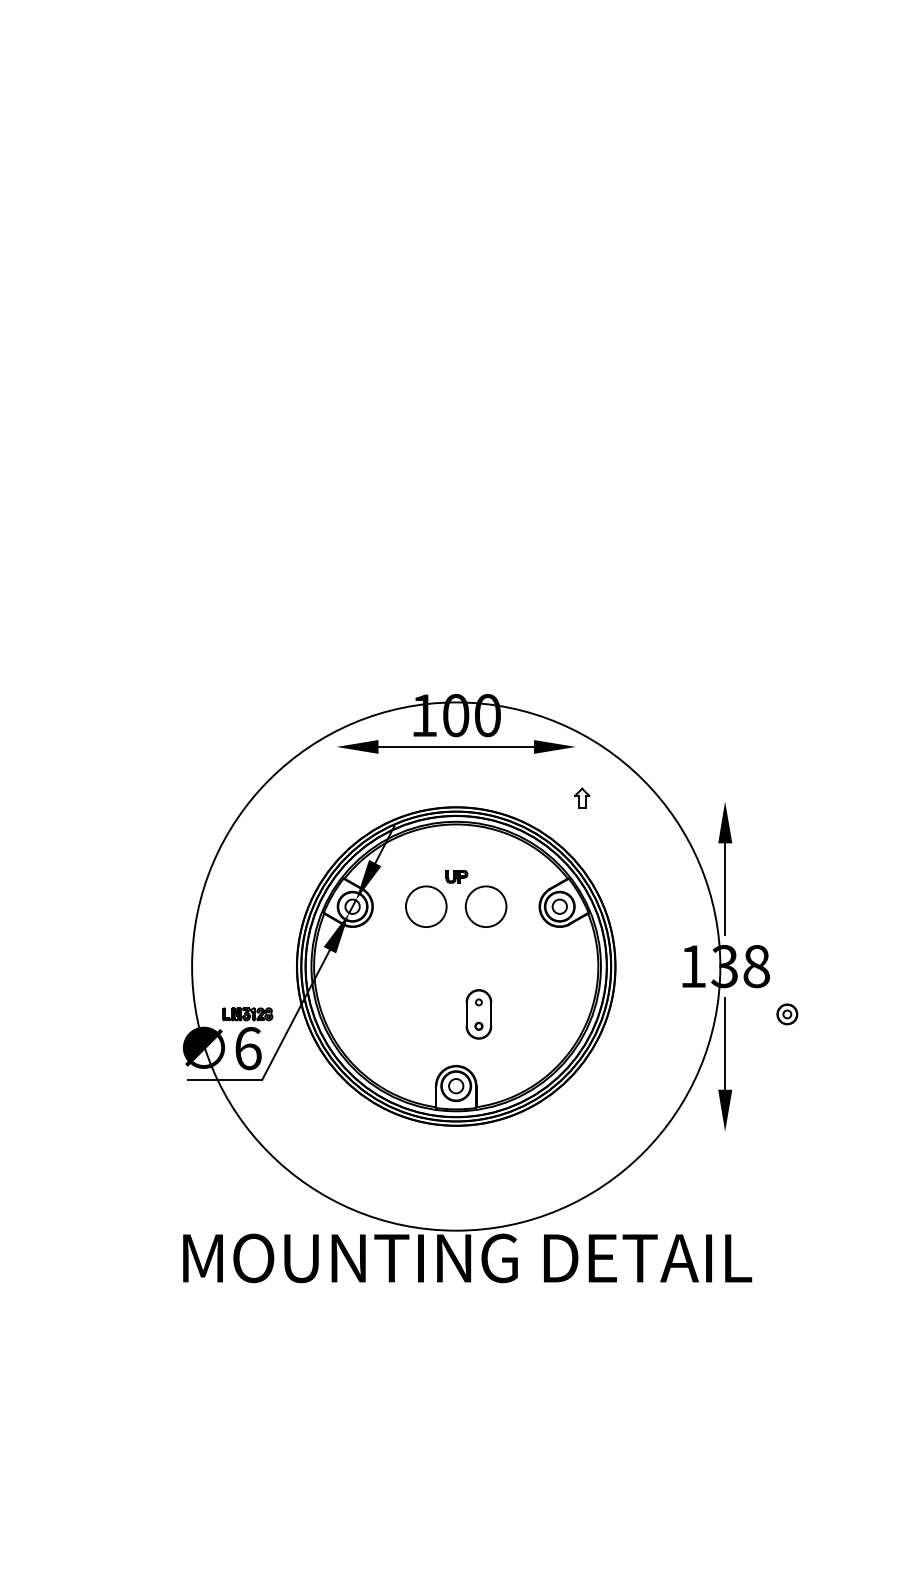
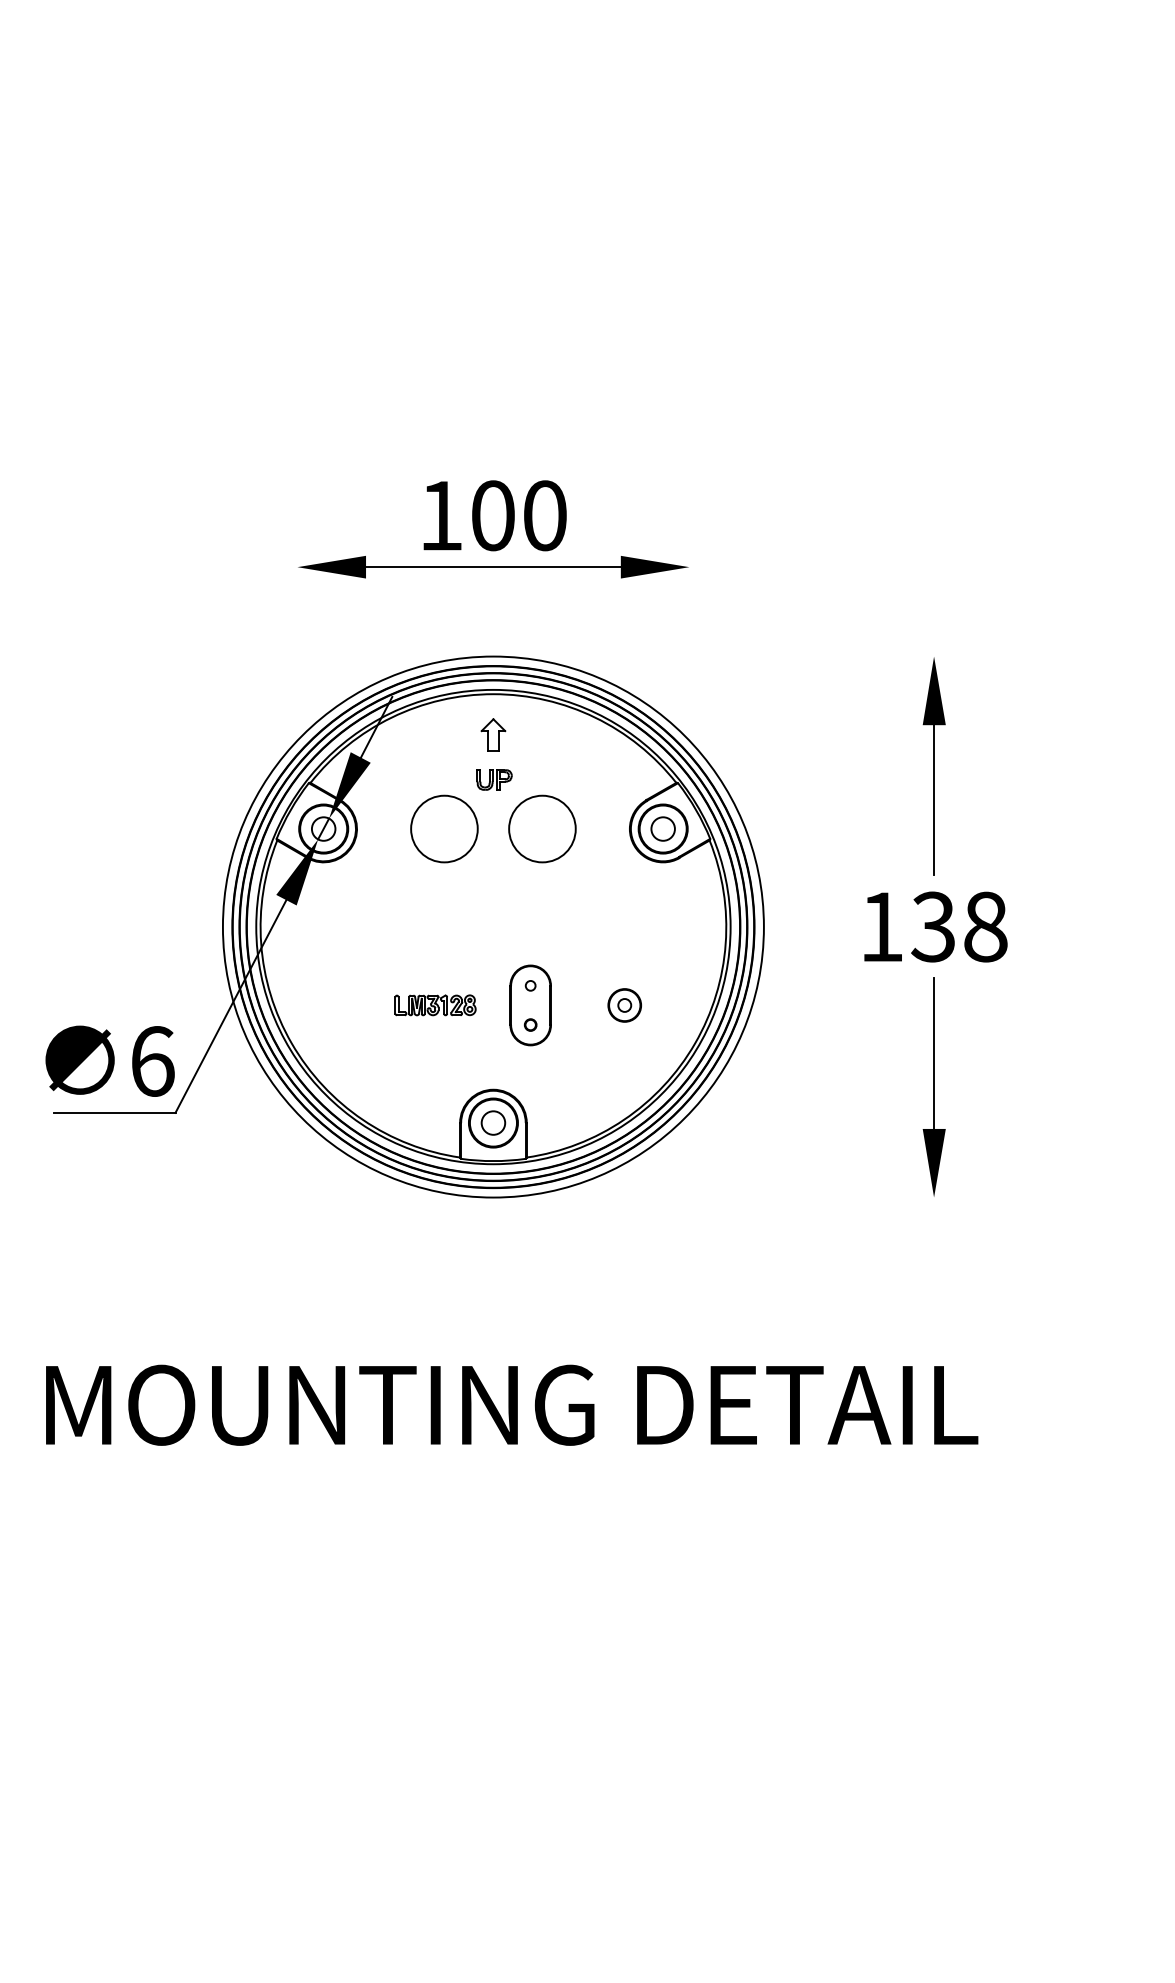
part: (582, 797) -> (493, 733), moved
circle: (456, 966) -> (493, 926), size x0.62
part: (247, 1014) -> (434, 1005), moved
part: (787, 1014) -> (624, 1005), moved

